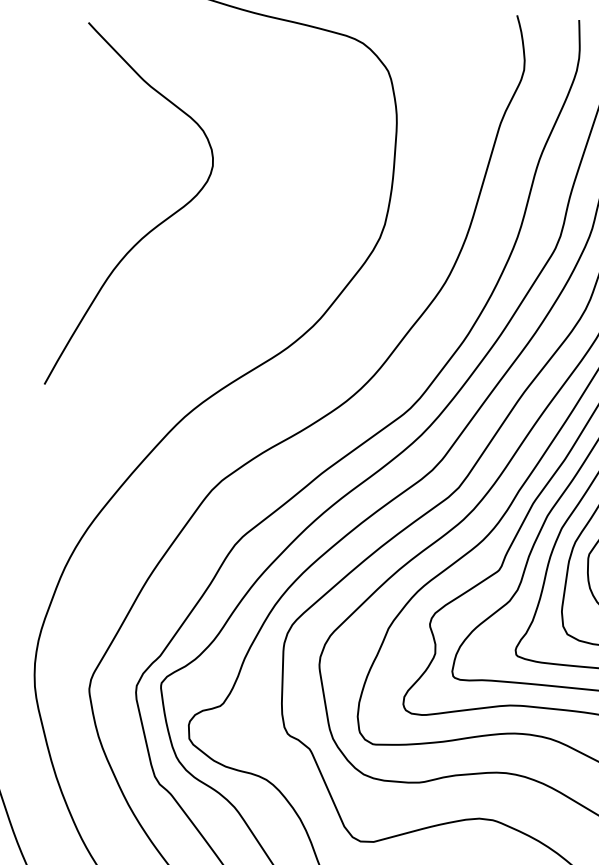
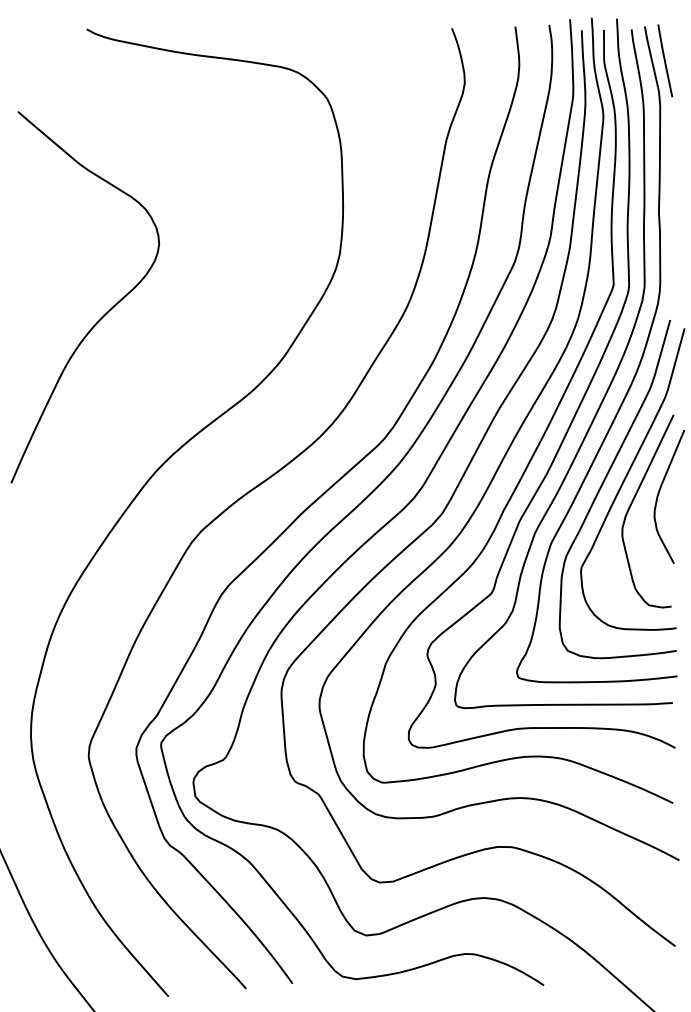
curve: (149, 230) -> (101, 316), moved

